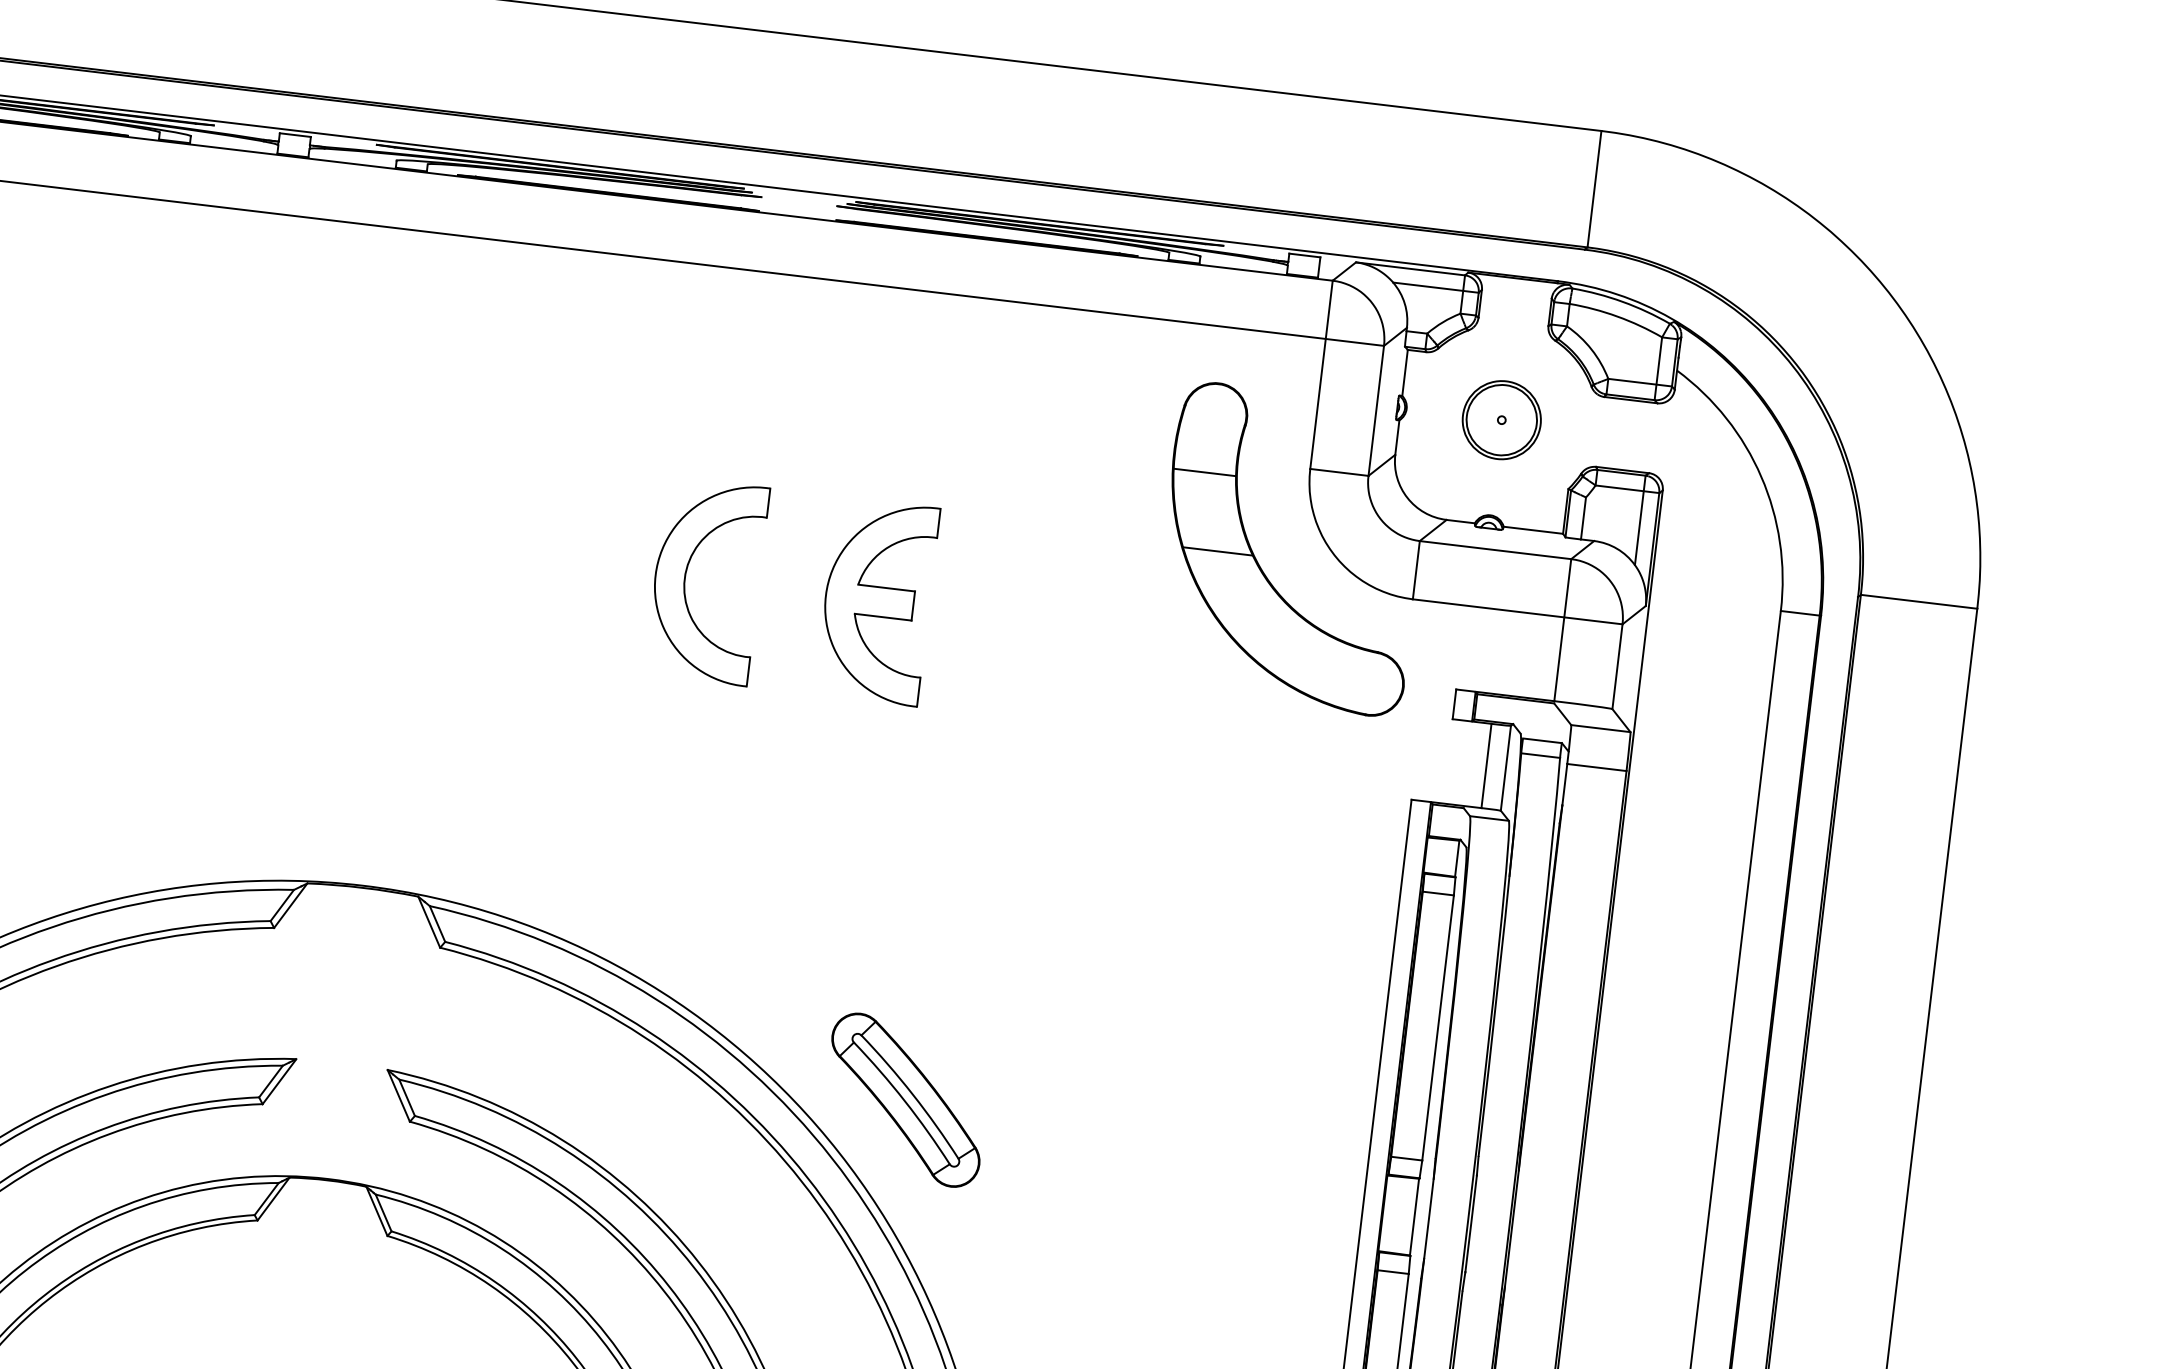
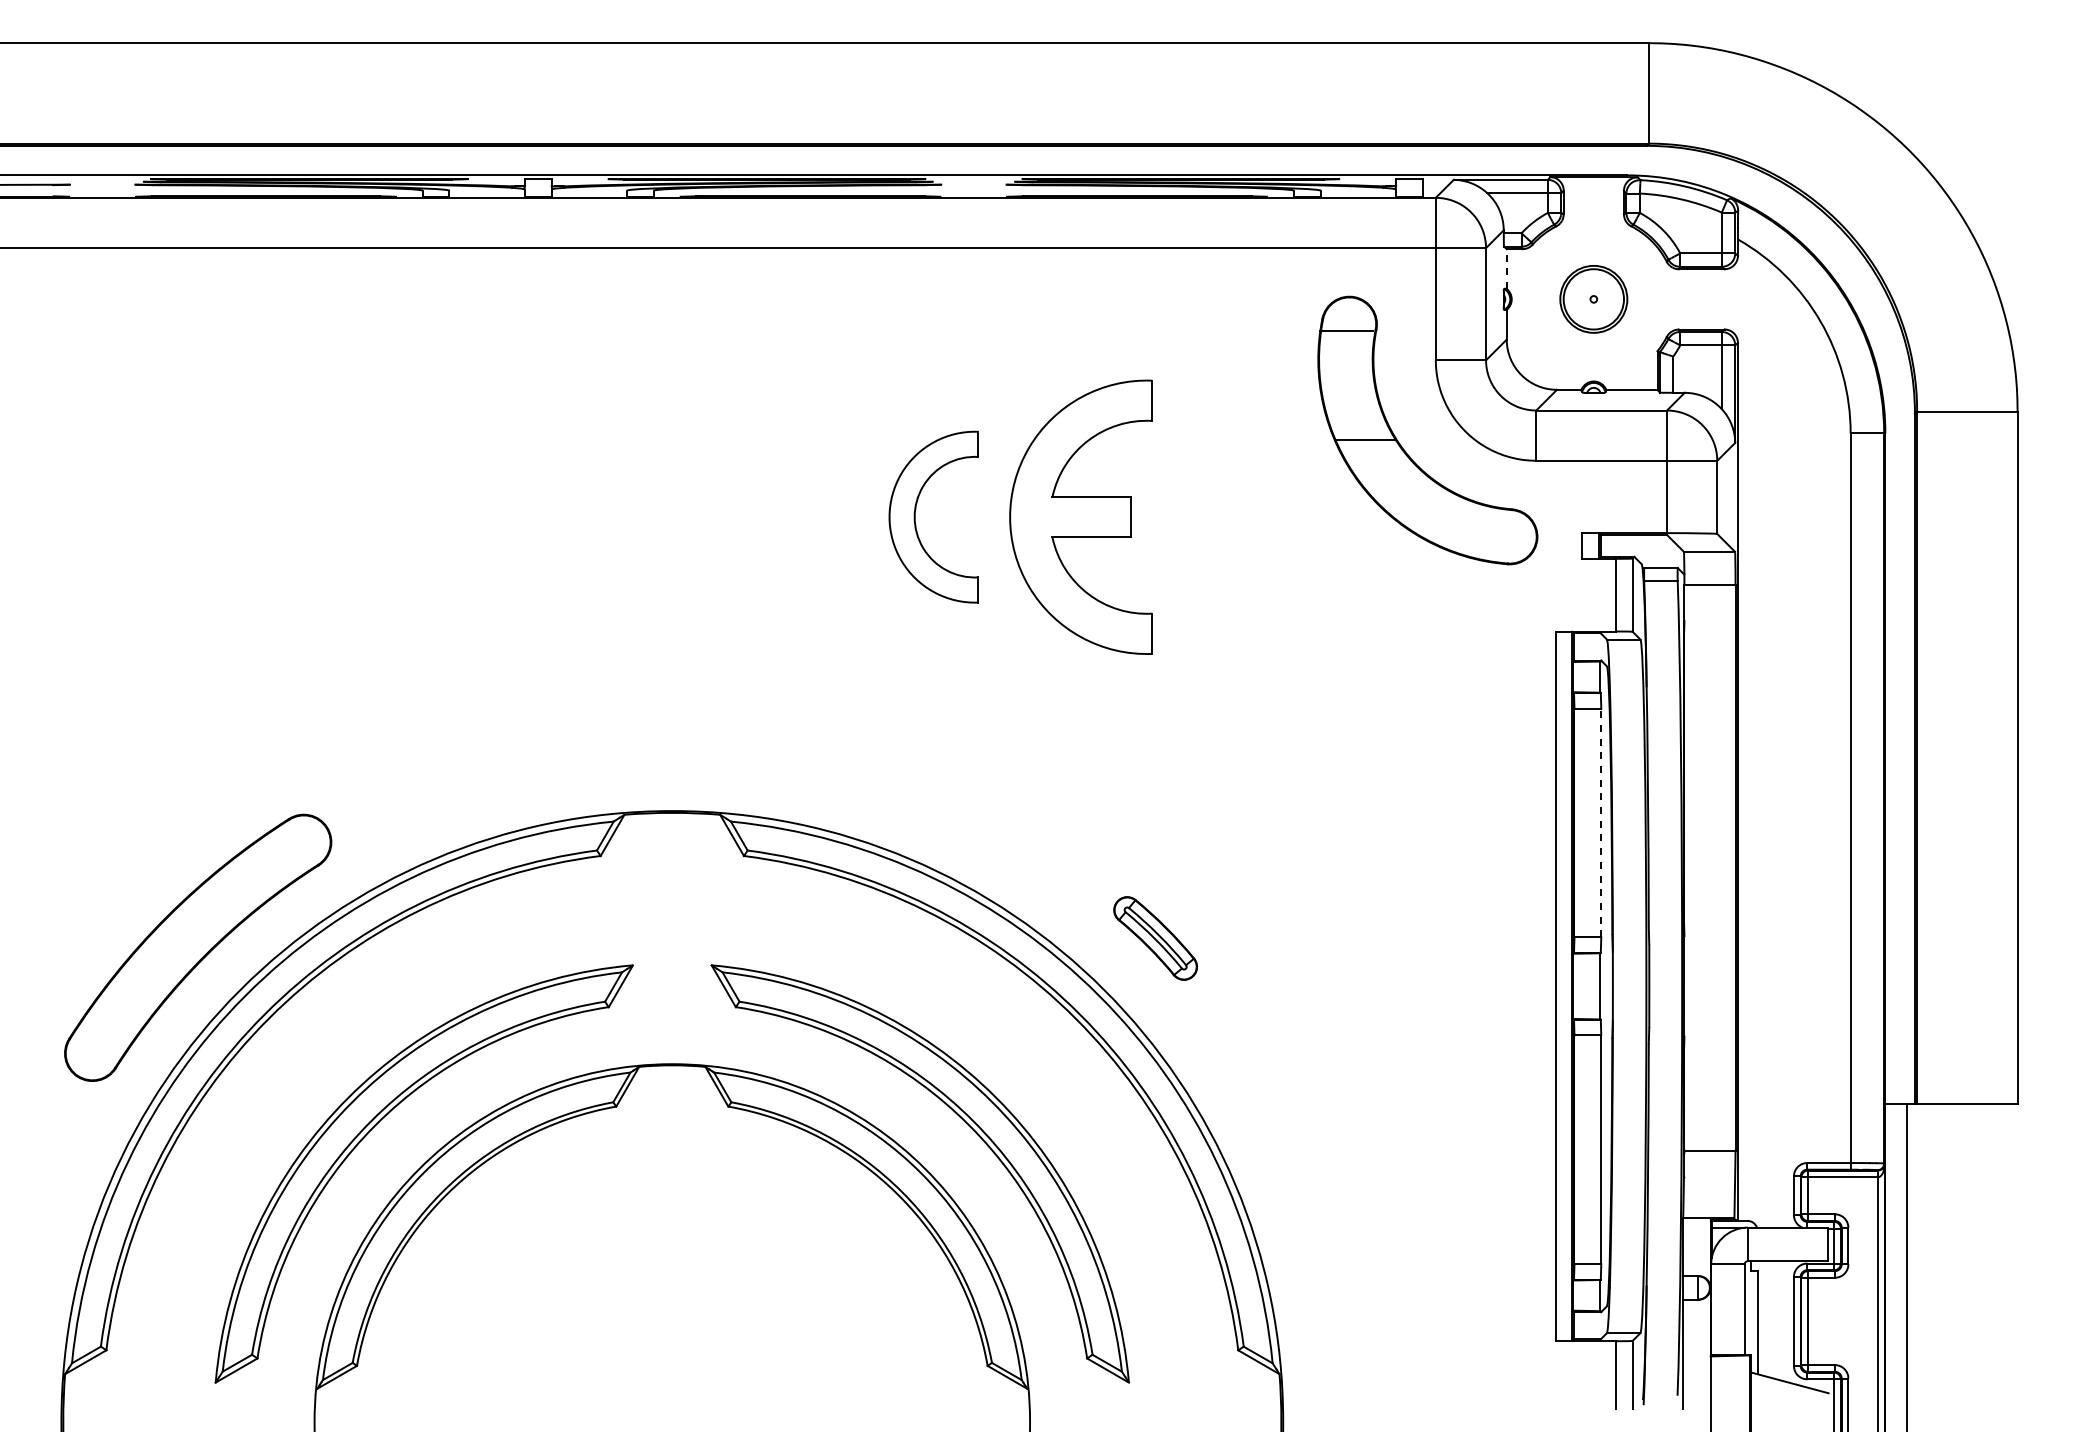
line: (1404, 373) -> (1506, 269), solid -> dashed
line: (1204, 471) -> (1346, 330), moved
part: (877, 600) -> (1080, 516), size x1.6
line: (1438, 1027) -> (1601, 822), solid -> dashed
part: (905, 1100) -> (1155, 938), size x0.6

